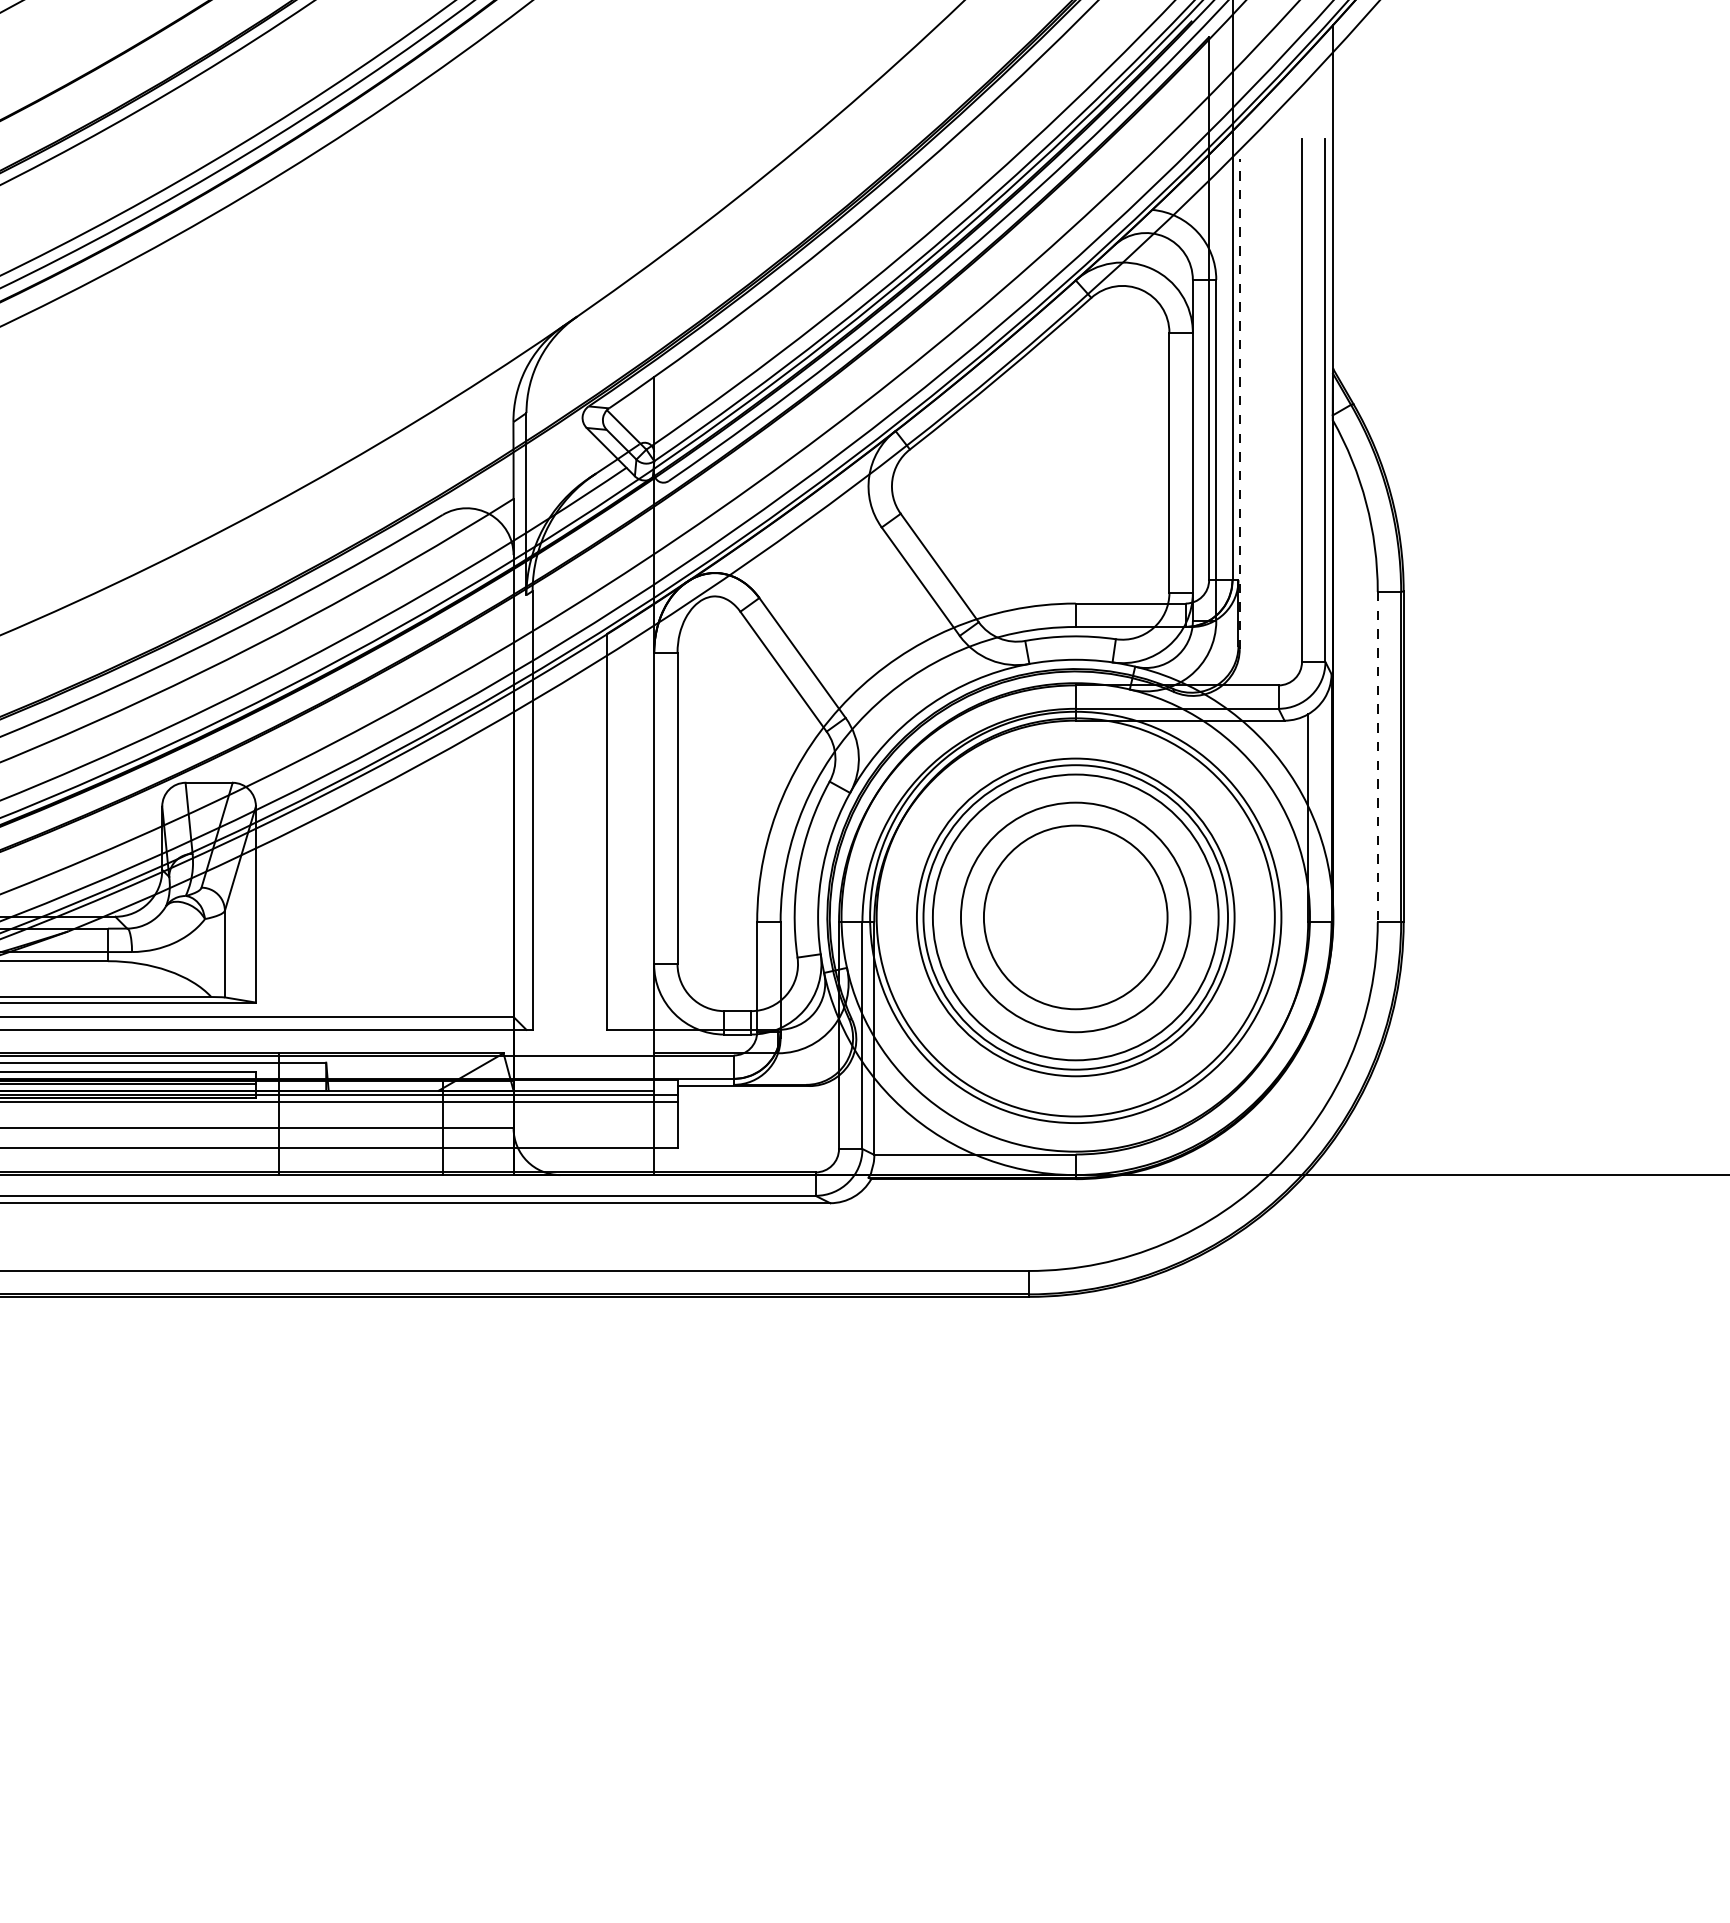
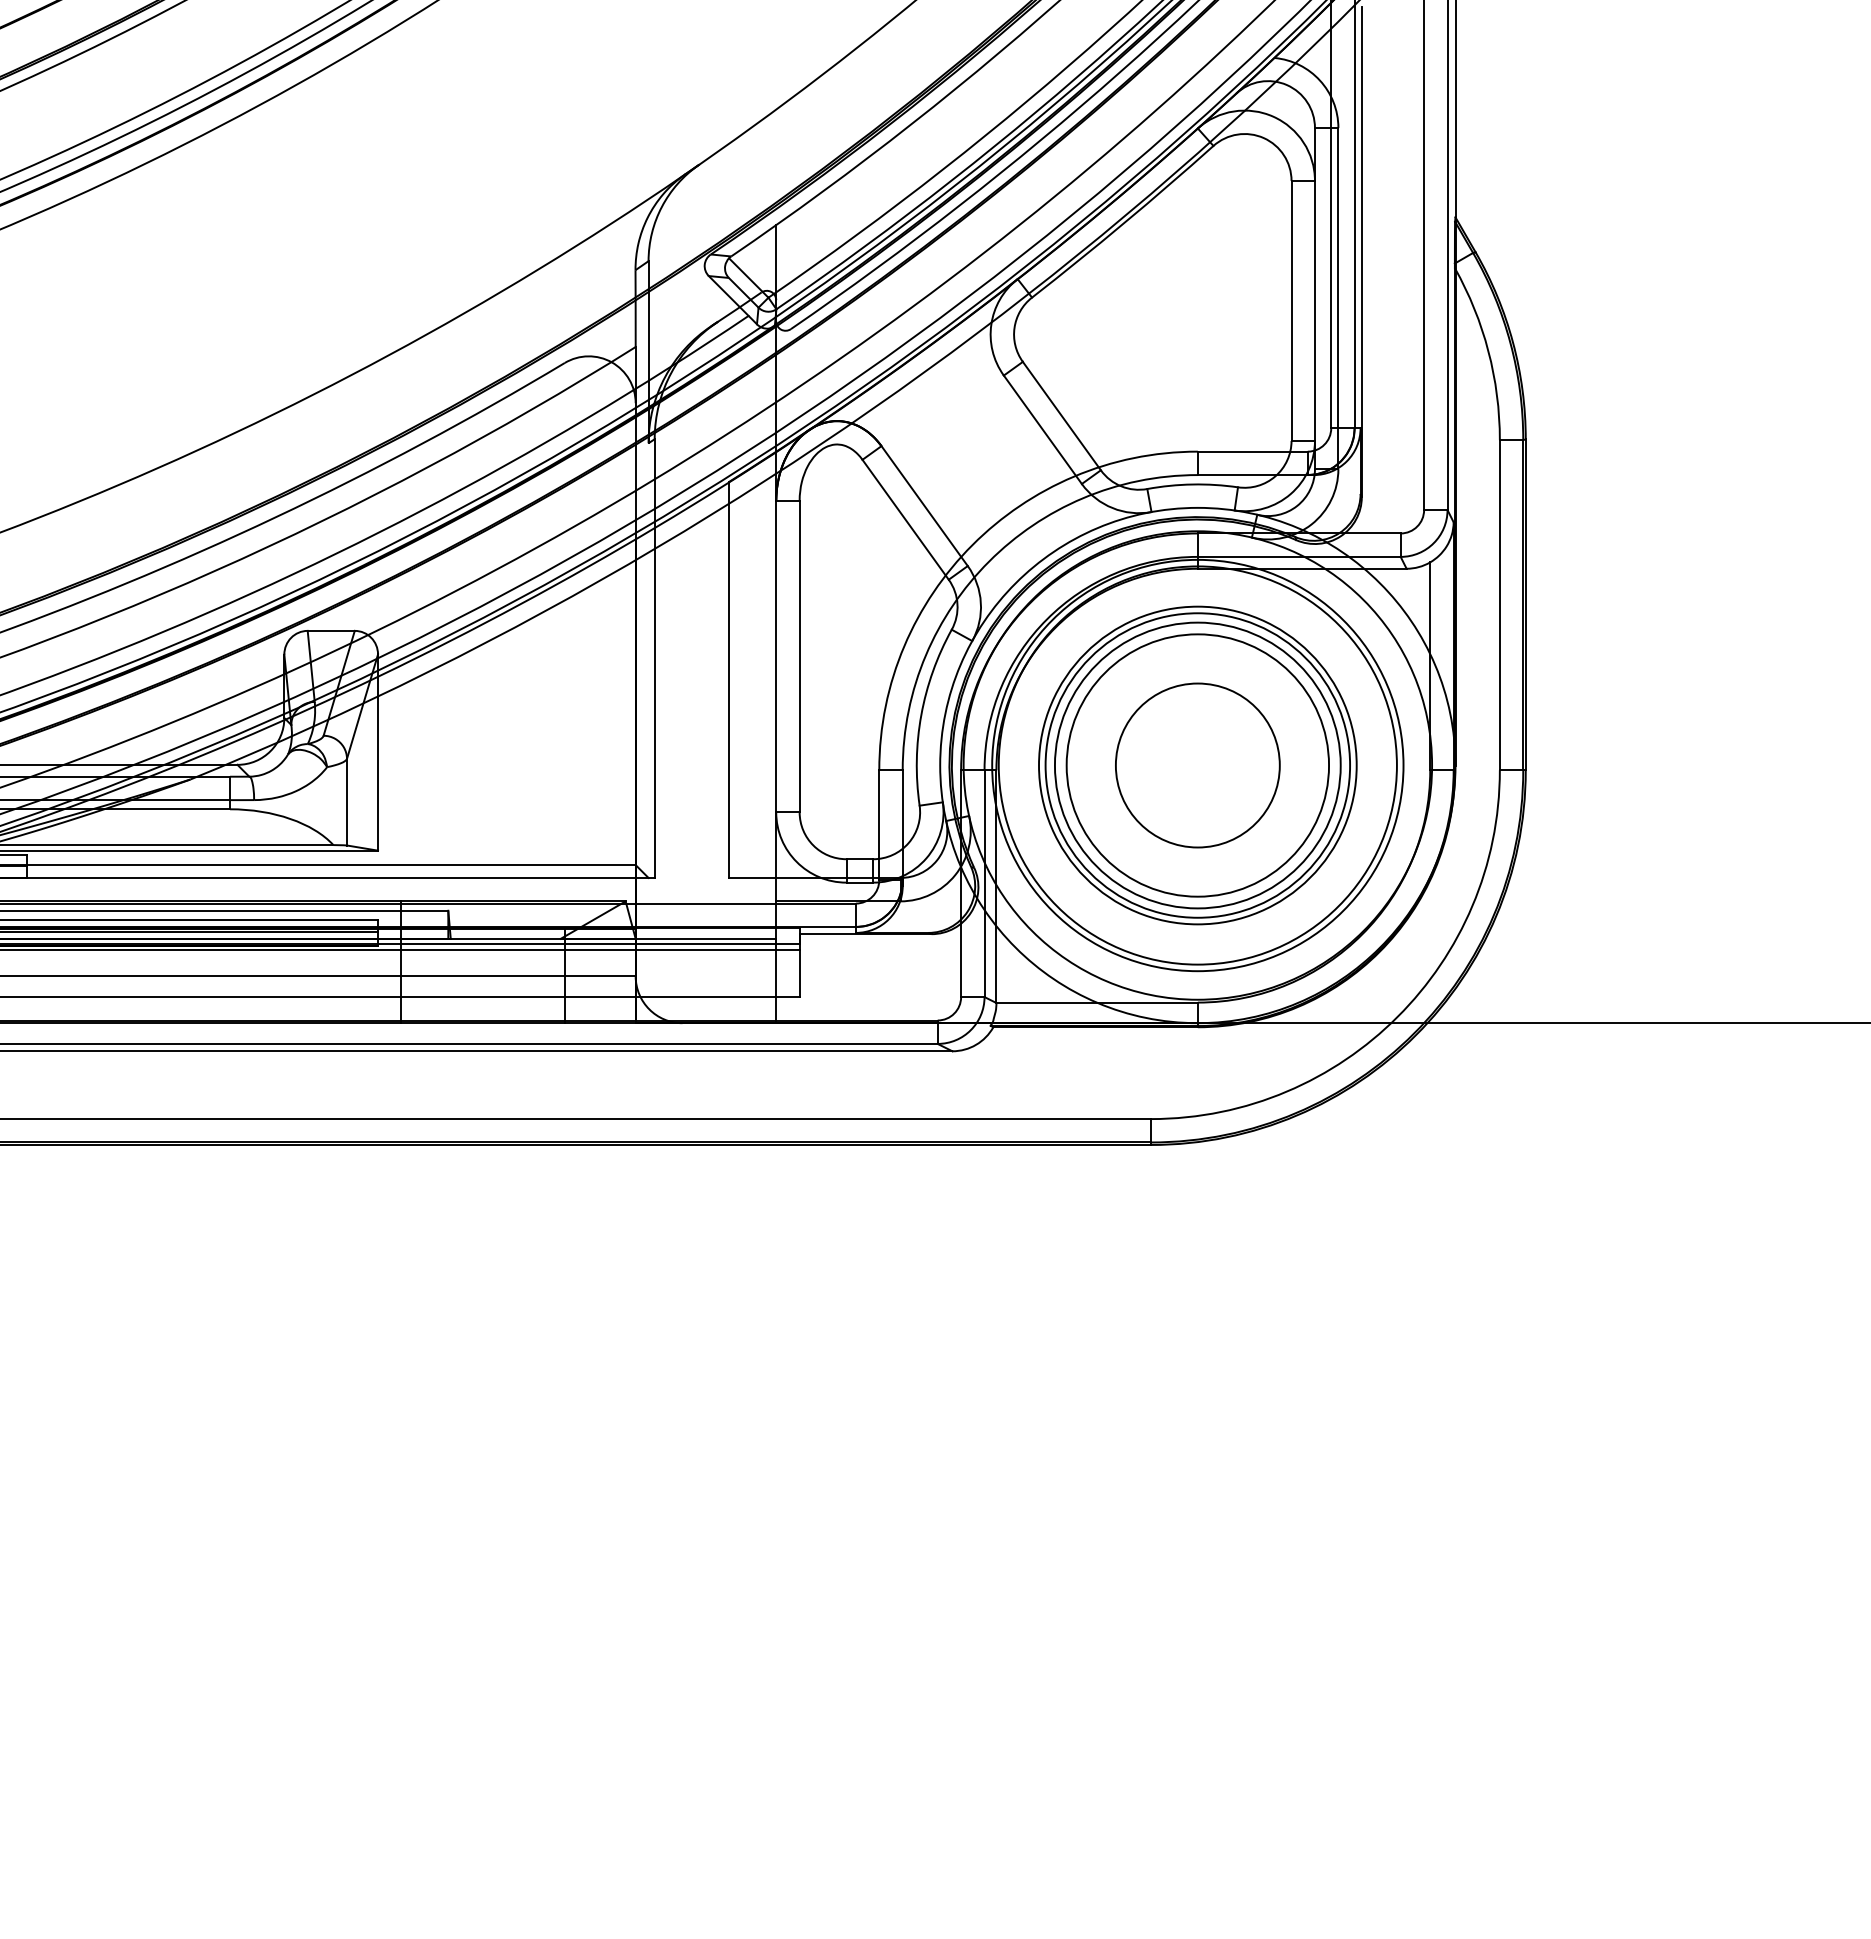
line: (1239, 403) -> (1361, 251), dashed -> solid
line: (1377, 757) -> (1499, 605), dashed -> solid
circle: (1075, 917) -> (1197, 765), size x0.71
circle: (1075, 917) -> (1197, 765), size x1.43

